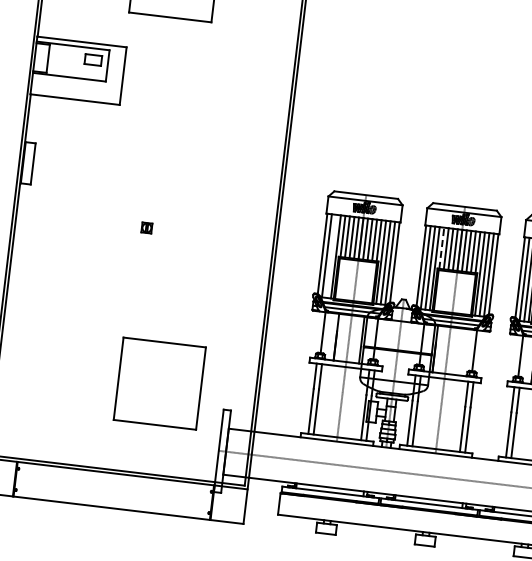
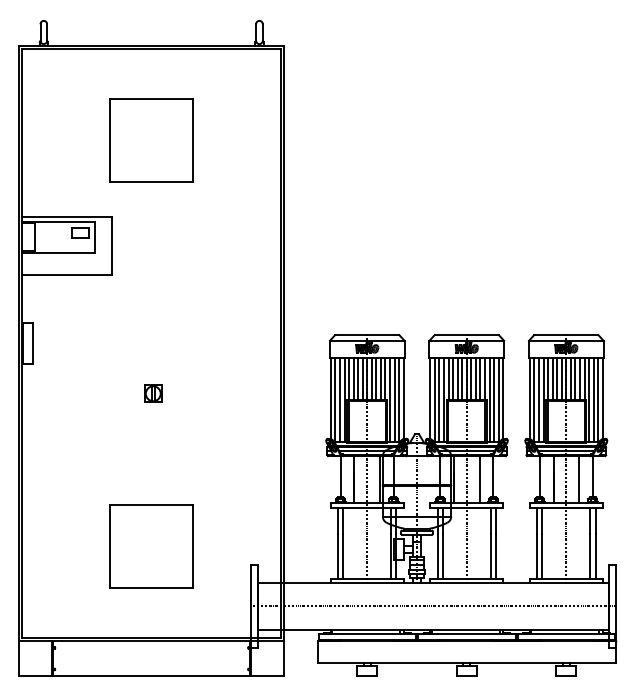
part: (147, 227) -> (153, 393), size x1.67
line: (441, 247) -> (448, 378), dashed -> solid
line: (331, 255) -> (339, 399), added
line: (460, 351) -> (479, 479), added
part: (159, 383) -> (151, 546), moved

